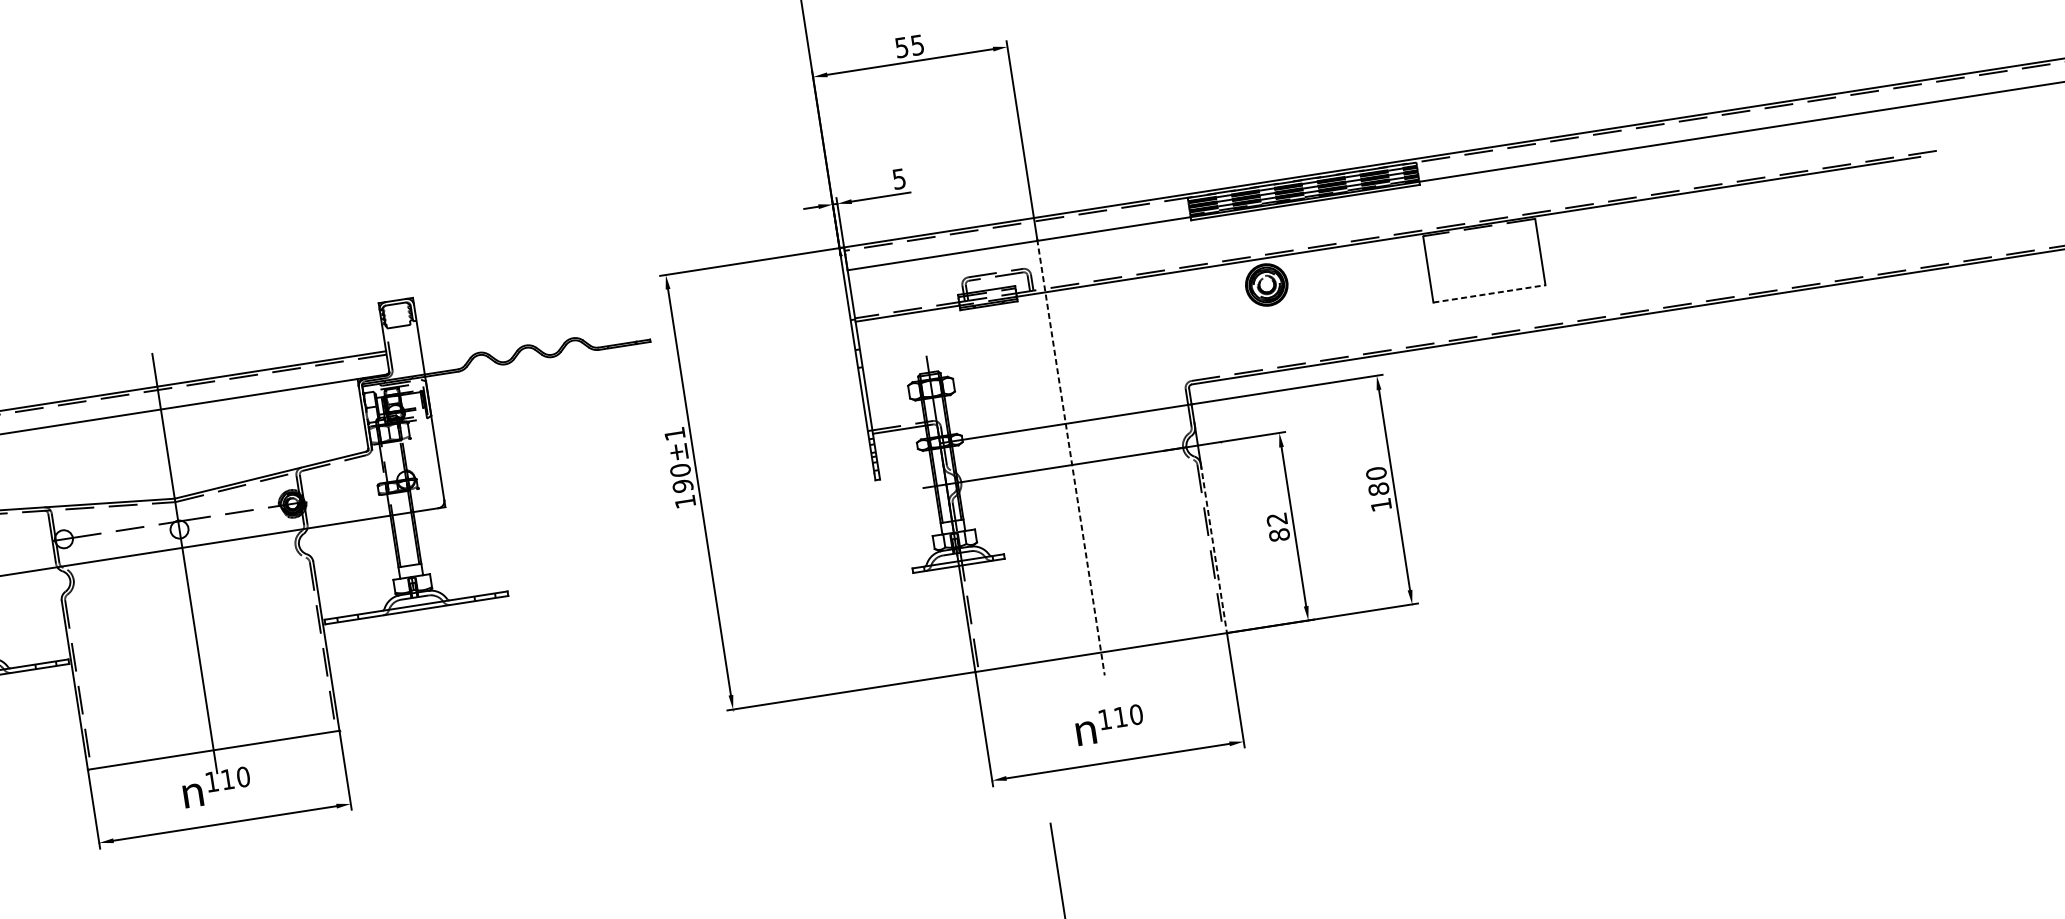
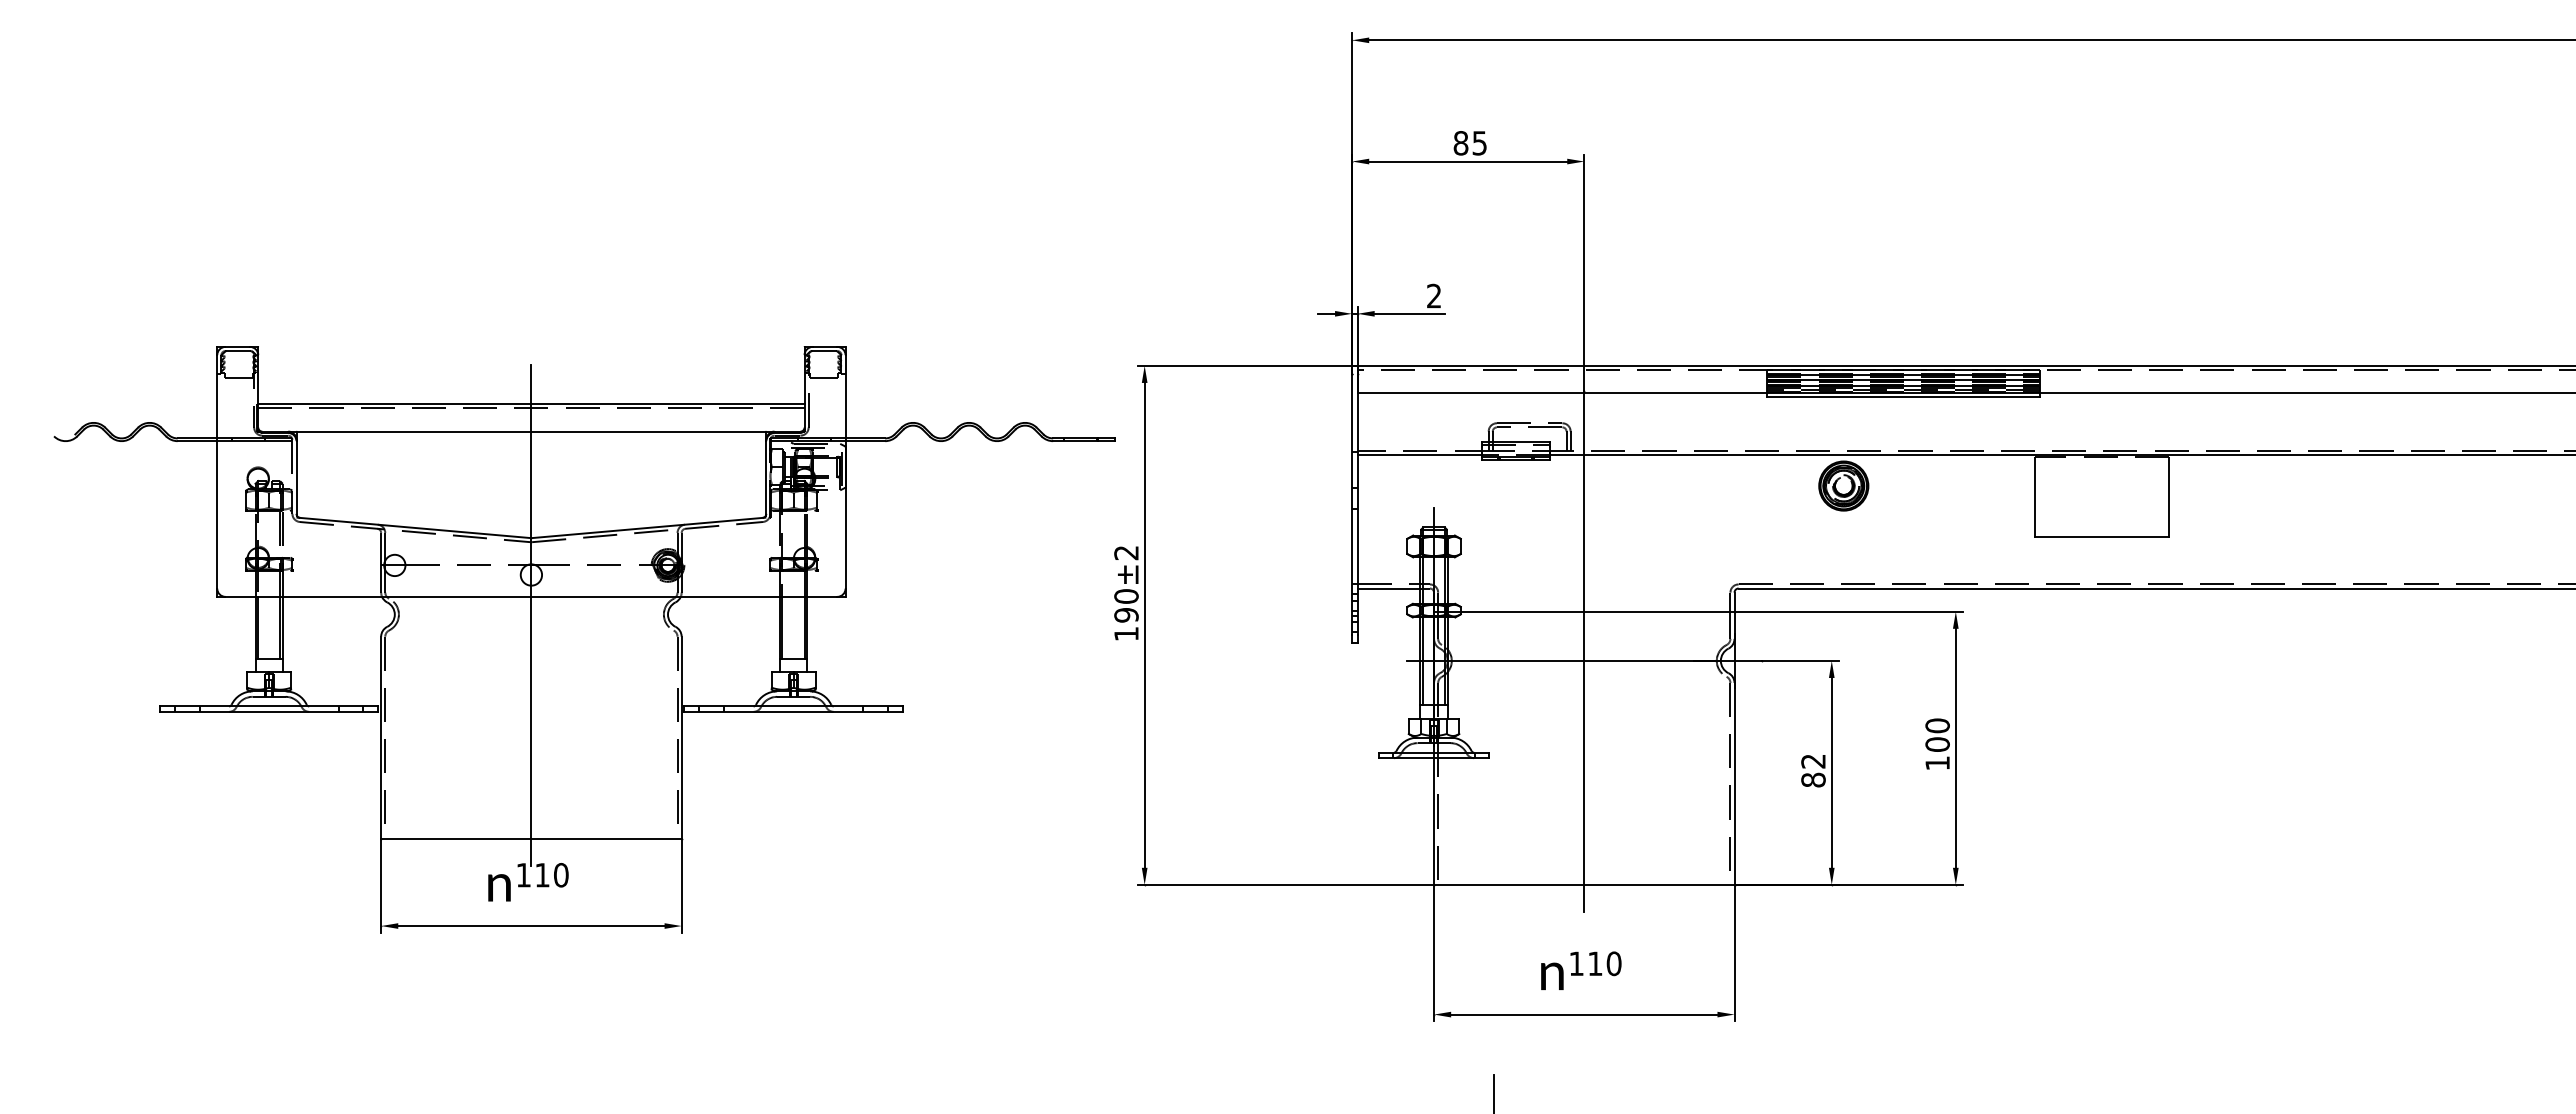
text: (901, 47) -> (1460, 143), 55 -> 85
text: (899, 178) -> (1434, 295), 5 -> 2
line: (1489, 293) -> (2101, 536), dashed -> solid
text: (674, 434) -> (1126, 553), ±1 -> ±2
line: (1071, 457) -> (1584, 652), dashed -> solid
text: (1378, 489) -> (1937, 744), 180 -> 100
line: (1213, 548) -> (1734, 783), dashed -> solid

